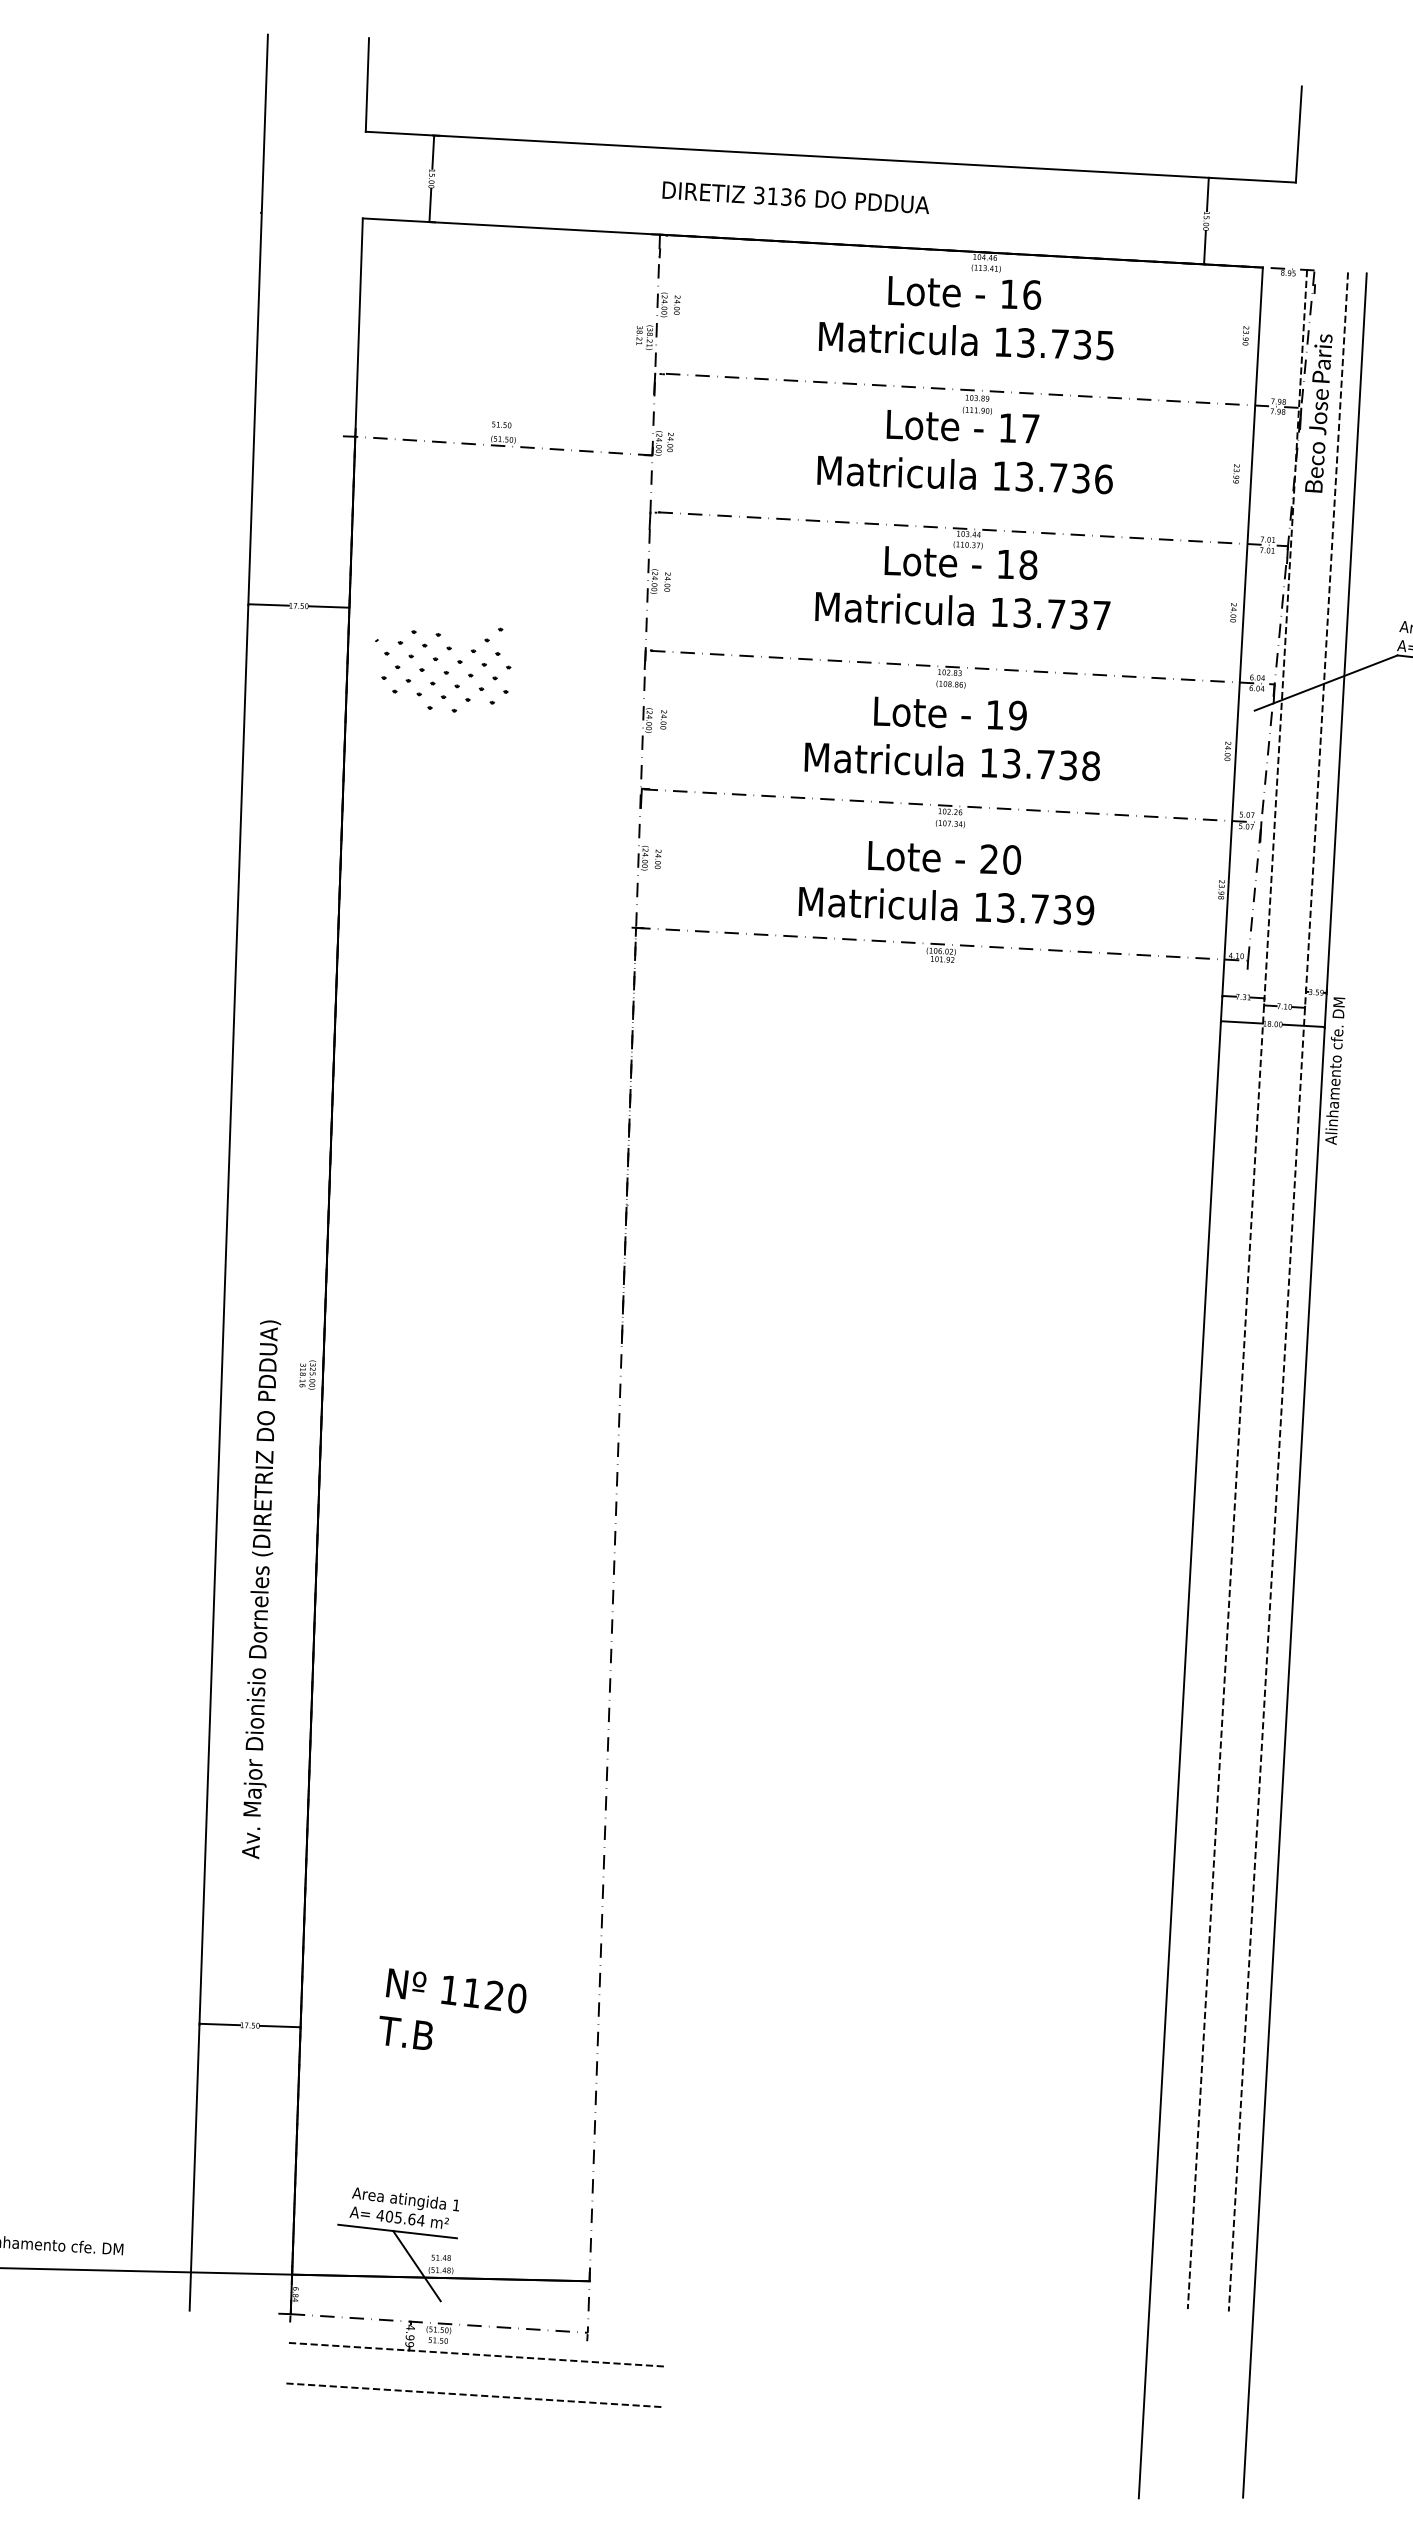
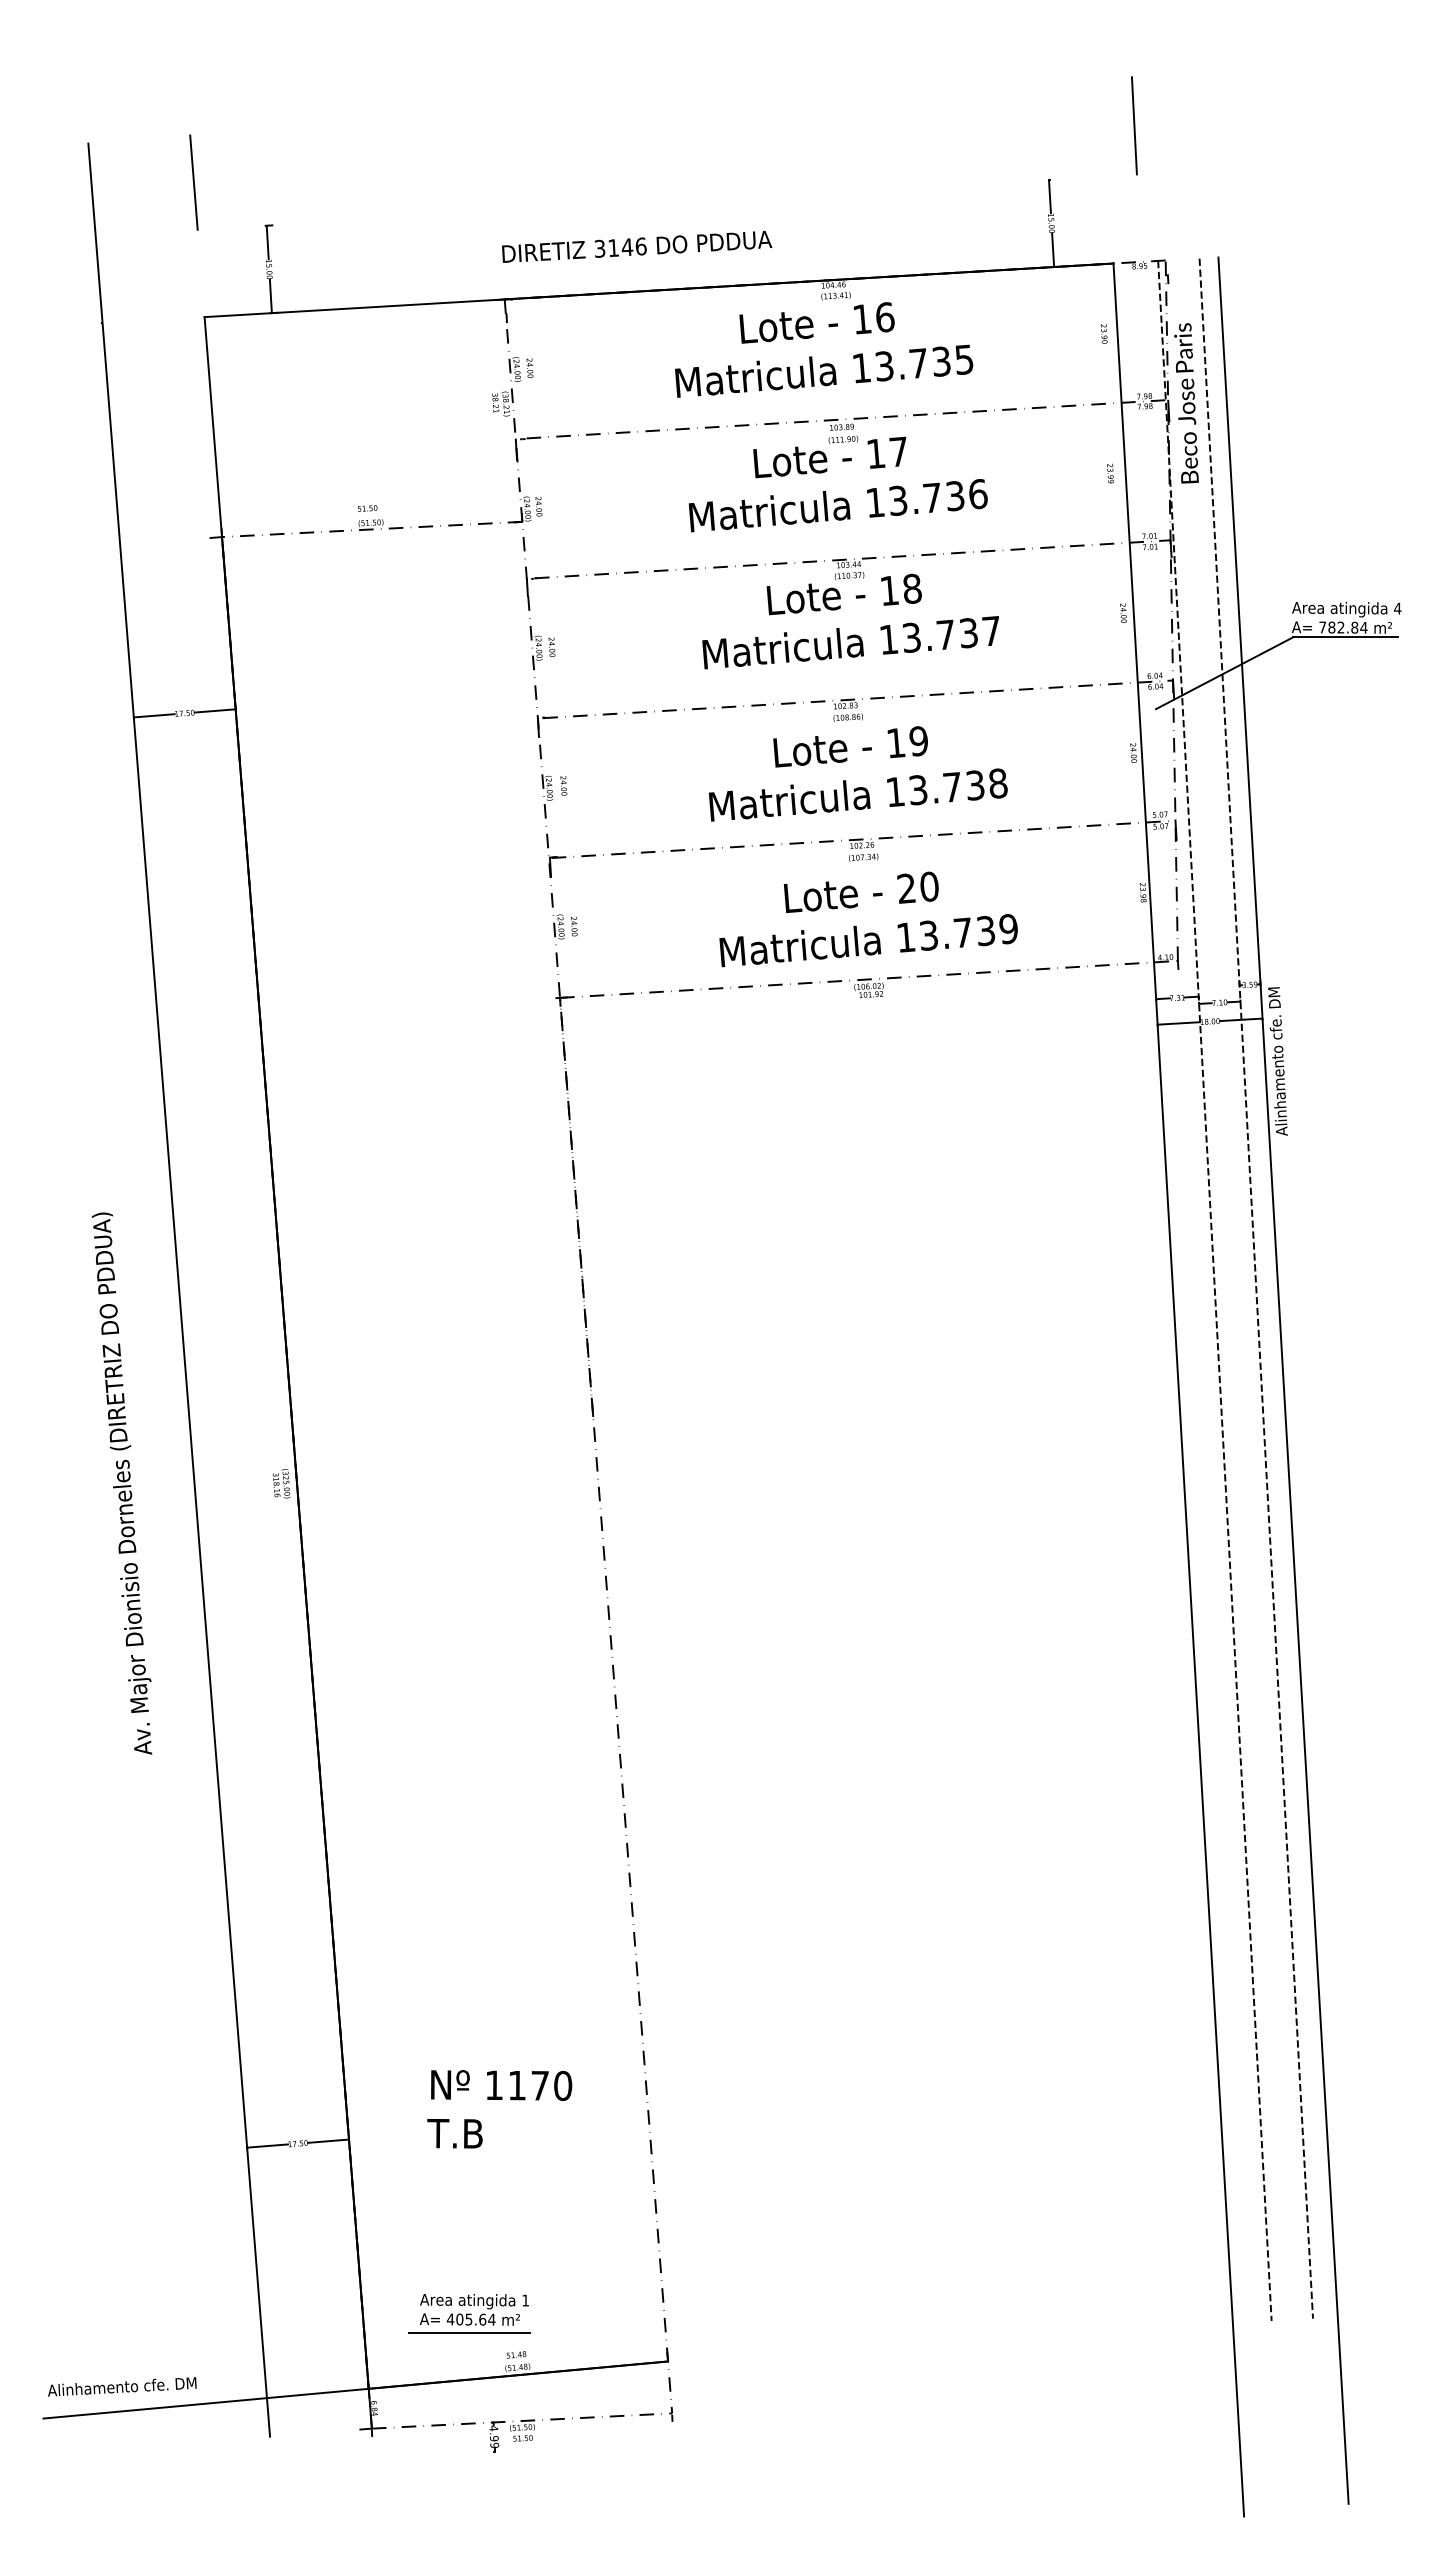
line: (830, 156) -> (666, 201), removed
text: (786, 197) -> (627, 247), 3136 -> 3146
part: (444, 671) -> (338, 762), removed
text: (259, 1589) -> (121, 1483), moved
text: (494, 1995) -> (539, 2085), 1120 -> 1170
line: (416, 2265) -> (492, 2365), removed
line: (477, 2354) -> (563, 2447), removed
line: (475, 2394) -> (566, 2488), removed

